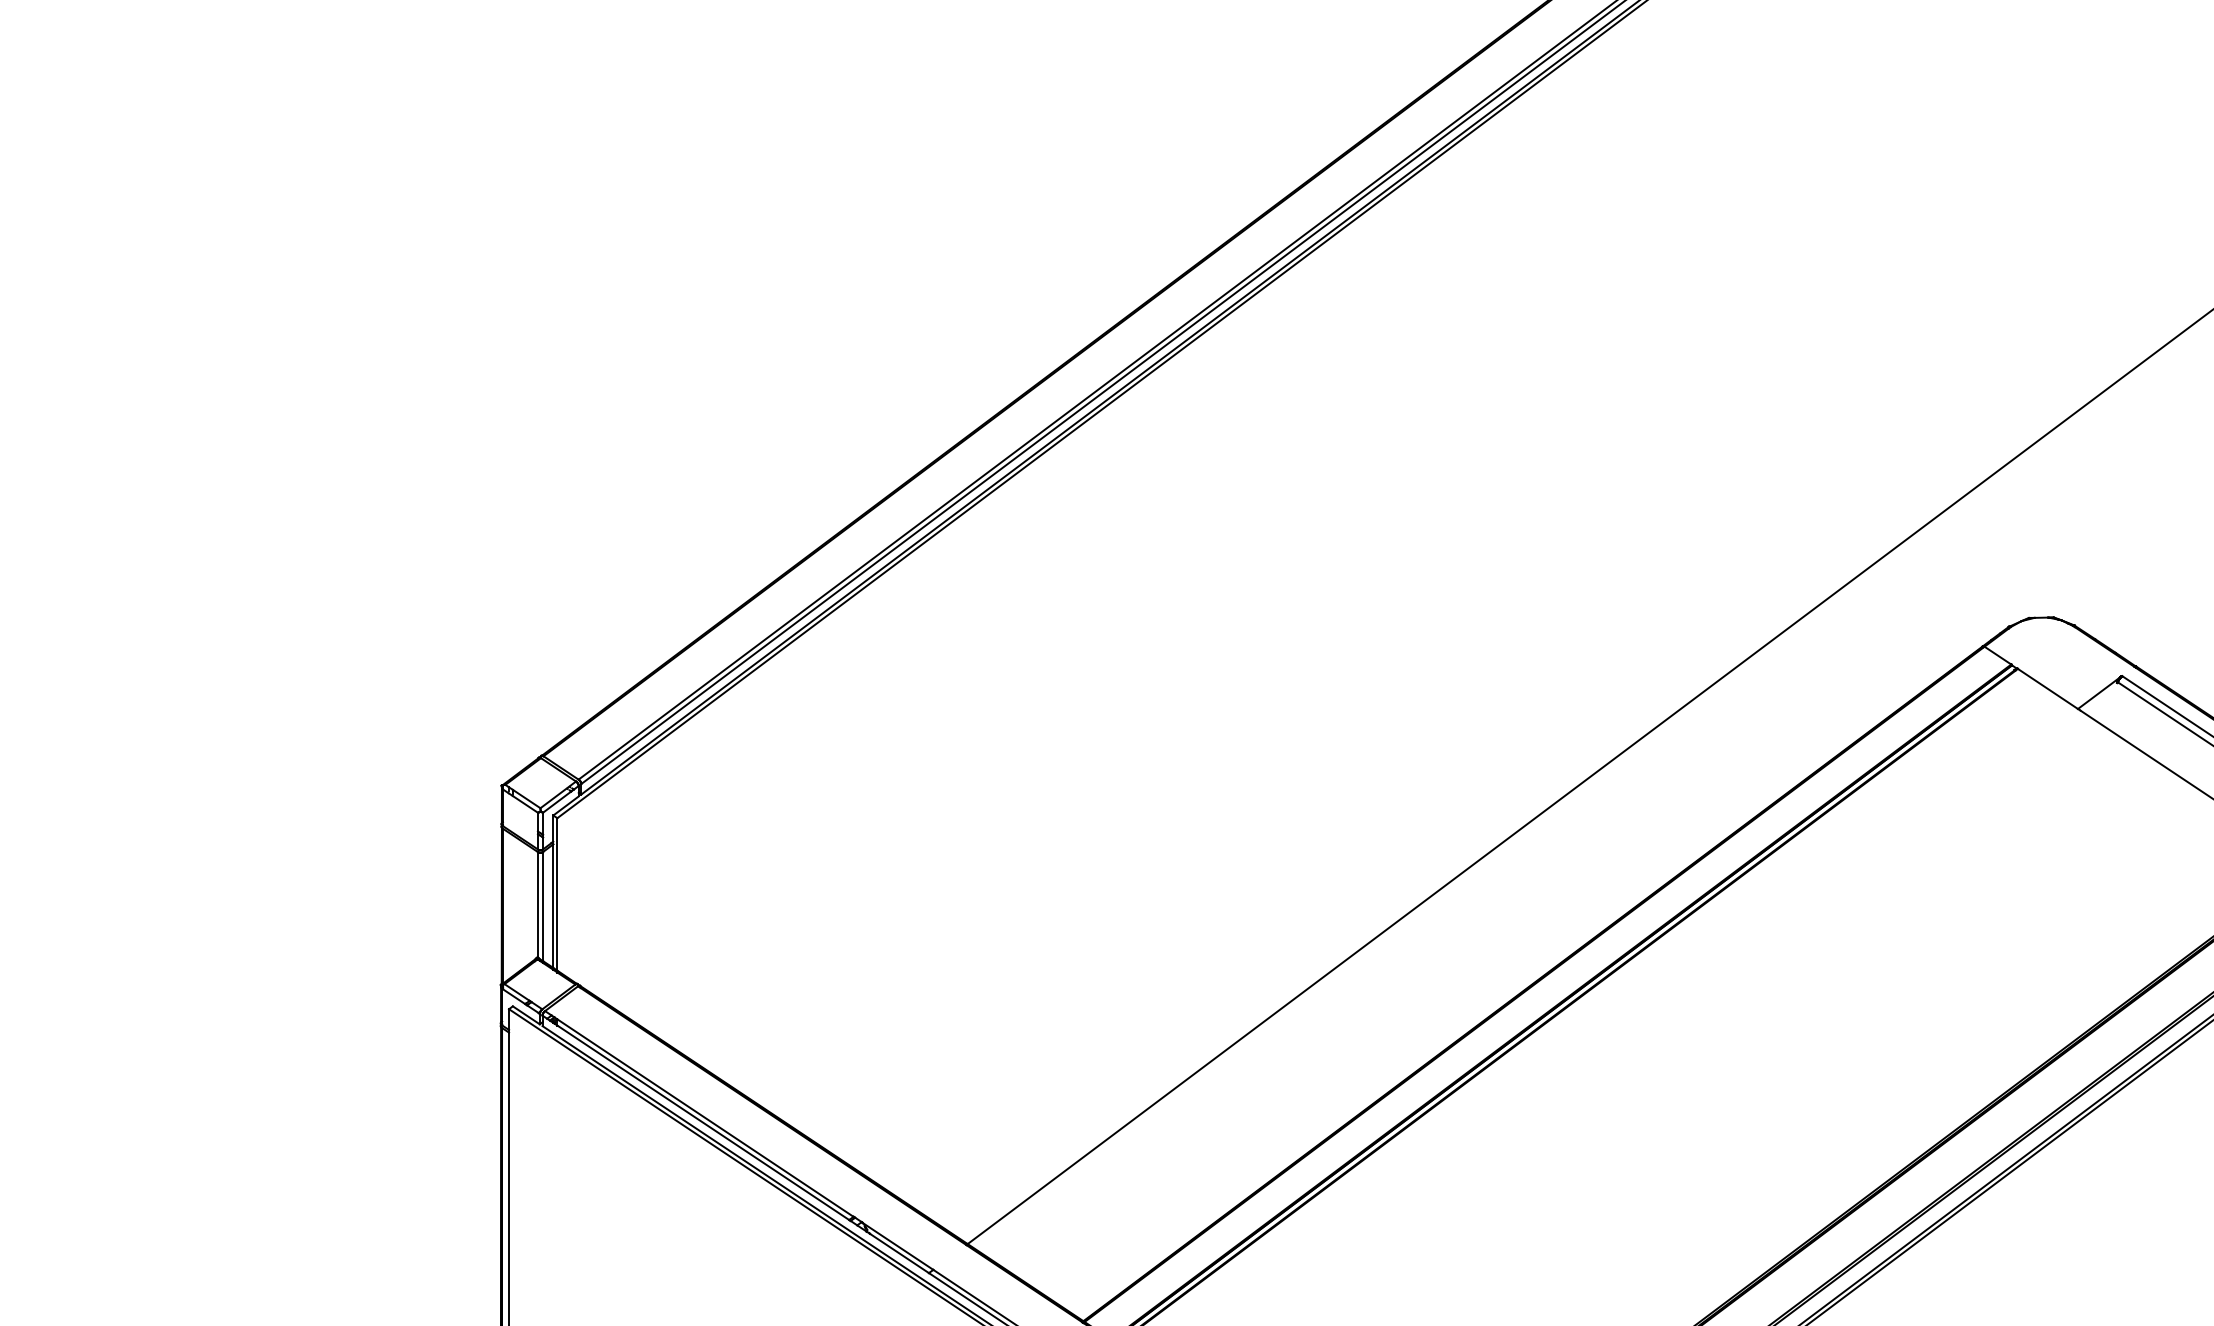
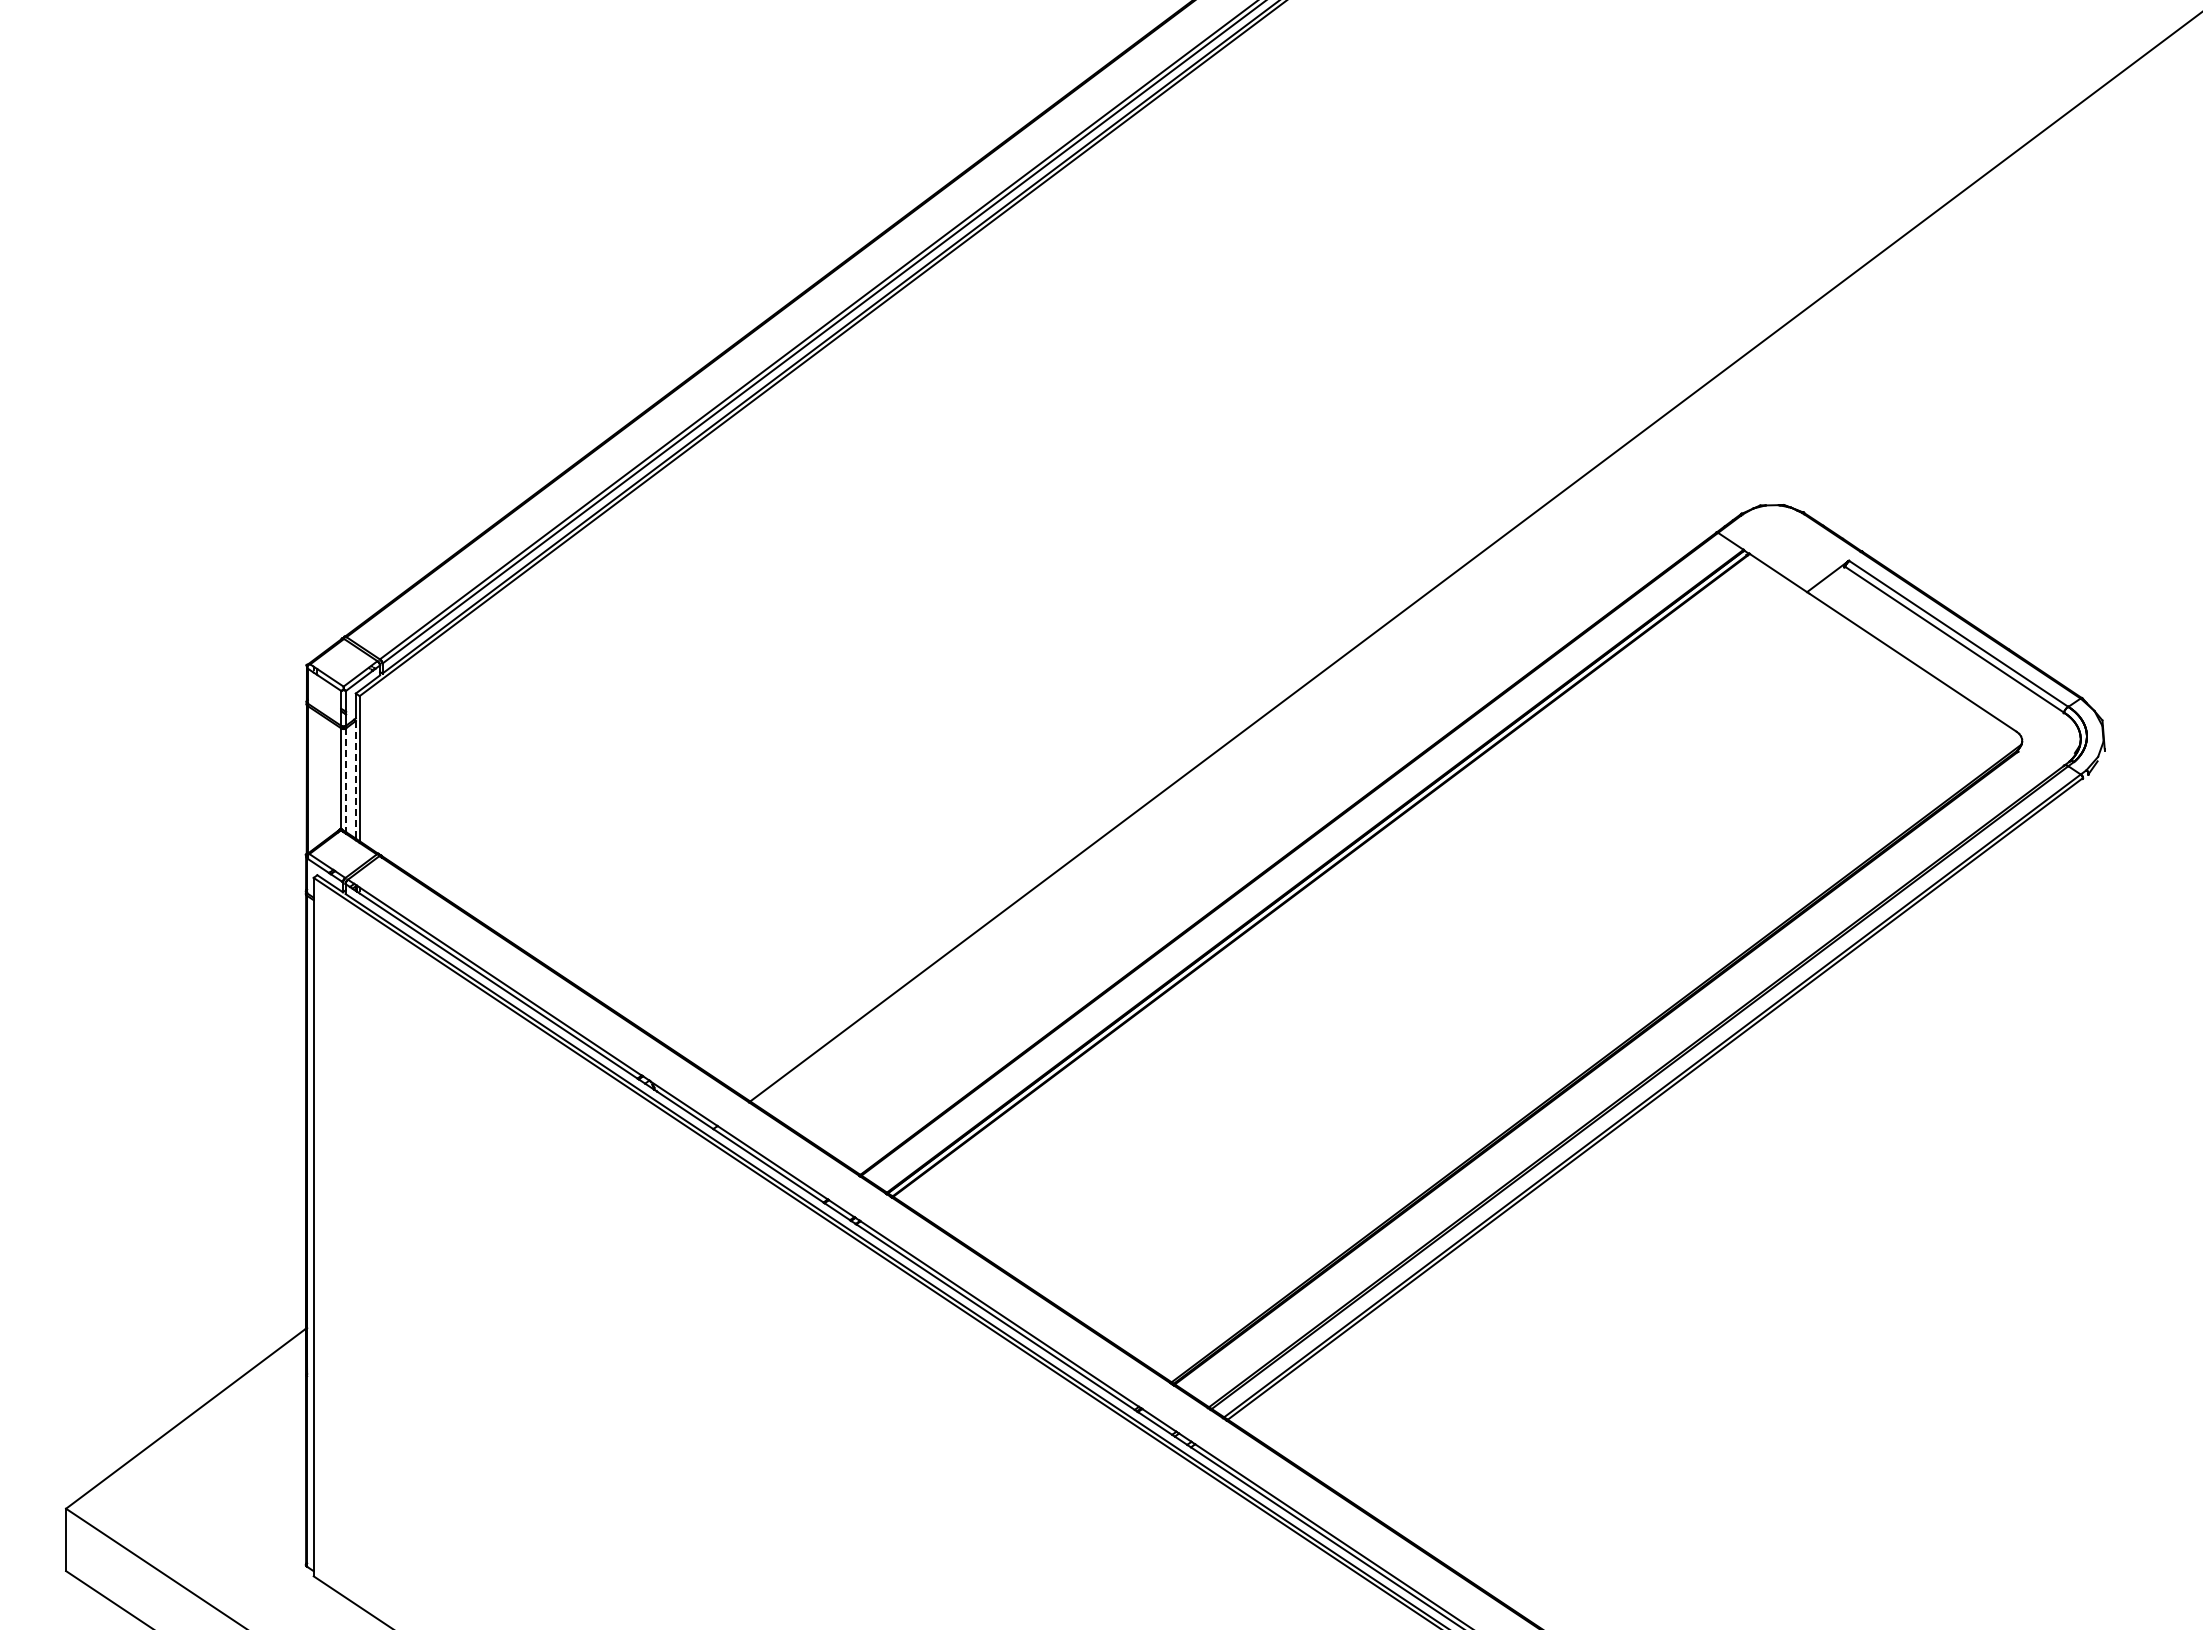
line: (552, 905) -> (355, 779), solid -> dashed
line: (543, 906) -> (346, 780), solid -> dashed

